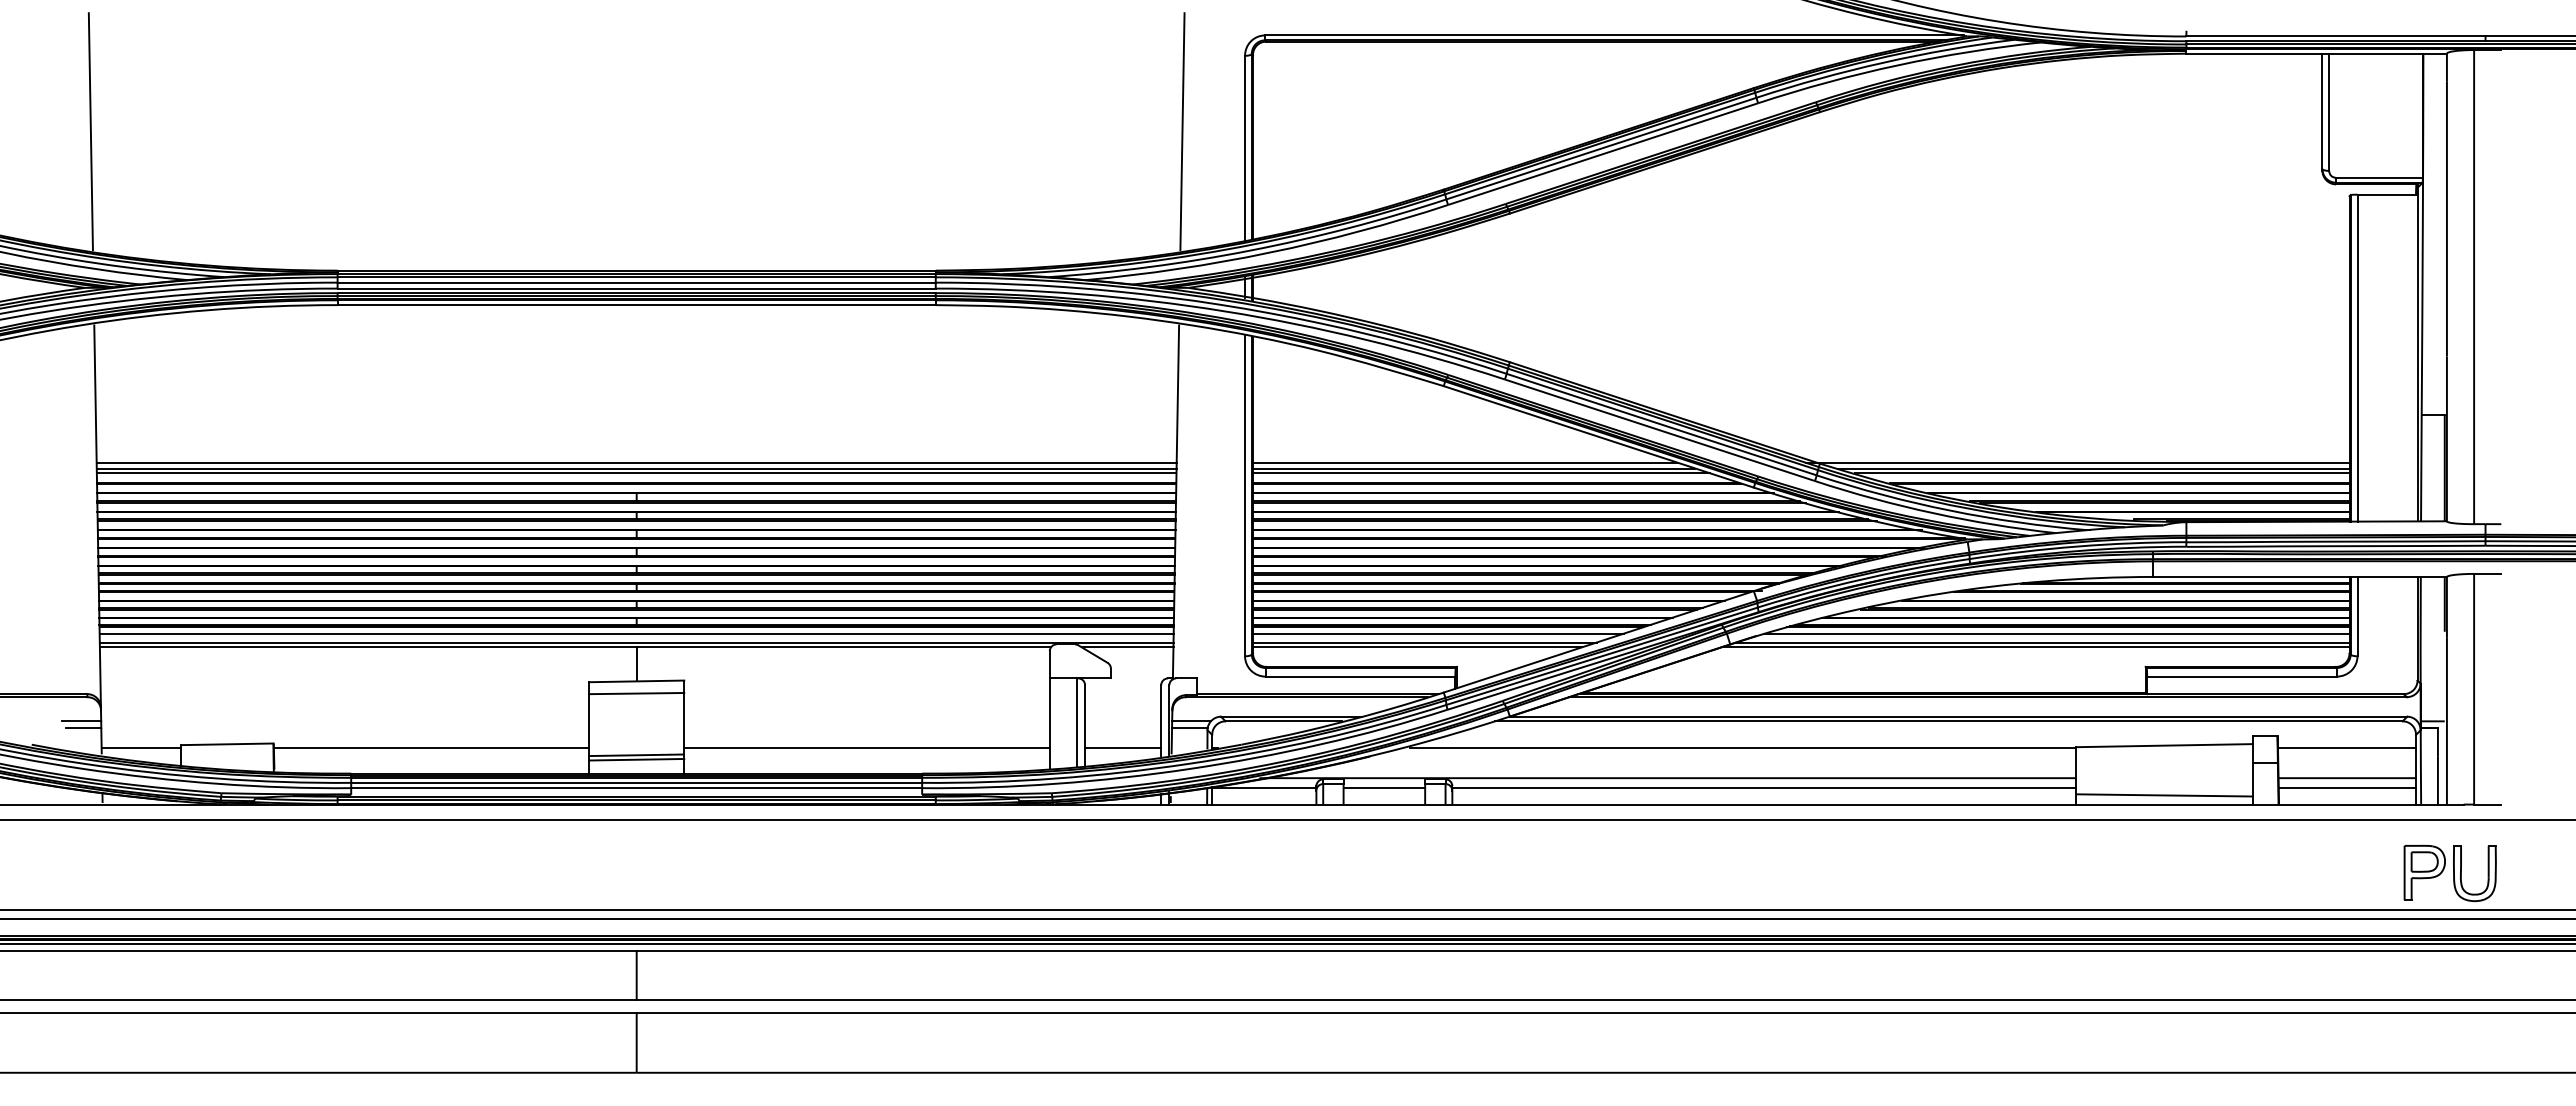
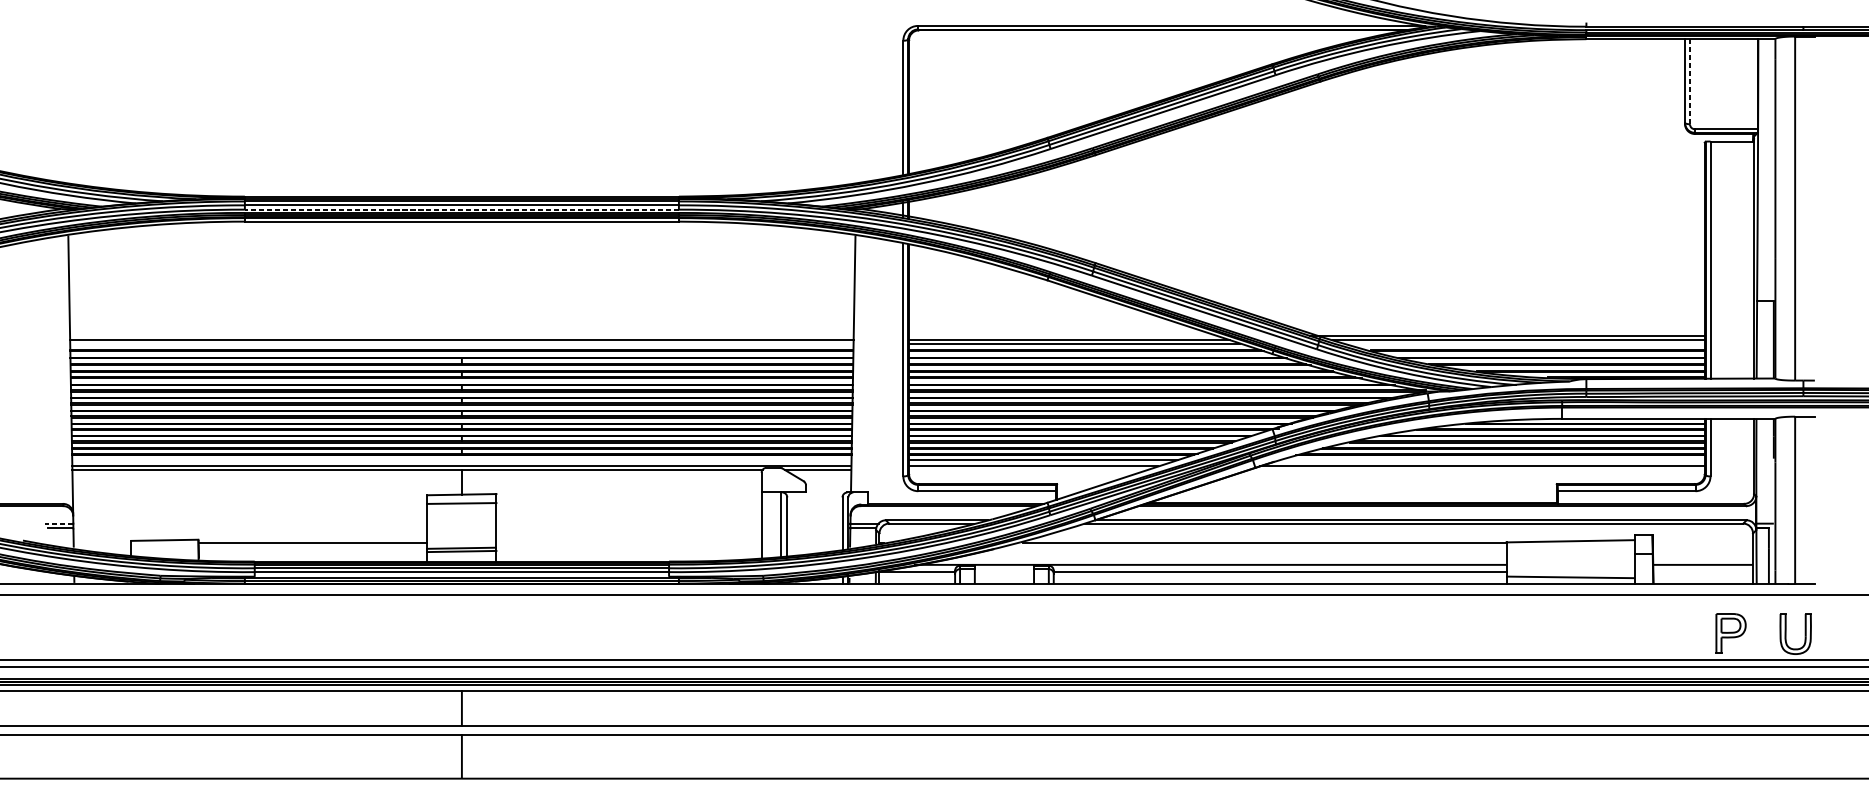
line: (2329, 112) -> (1690, 81), solid -> dashed
line: (90, 131) -> (65, 95), removed
line: (1182, 131) -> (857, 95), removed
line: (636, 288) -> (461, 209), solid -> dashed
line: (636, 462) -> (461, 335), removed
line: (1464, 462) -> (1062, 335), removed
line: (636, 473) -> (461, 343), removed
line: (2101, 473) -> (1524, 343), removed
line: (636, 633) -> (461, 459), removed
line: (2056, 633) -> (1492, 459), removed
line: (1417, 647) -> (1028, 470), removed
line: (2035, 647) -> (1476, 470), removed
line: (81, 721) -> (59, 523), solid -> dashed
line: (141, 747) -> (102, 542), removed
line: (866, 747) -> (628, 542), removed
line: (1123, 747) -> (815, 542), removed
line: (2346, 747) -> (1702, 542), removed
line: (1384, 788) -> (1004, 572), removed
line: (2347, 788) -> (1703, 572), removed
part: (2424, 872) -> (1730, 633), moved

